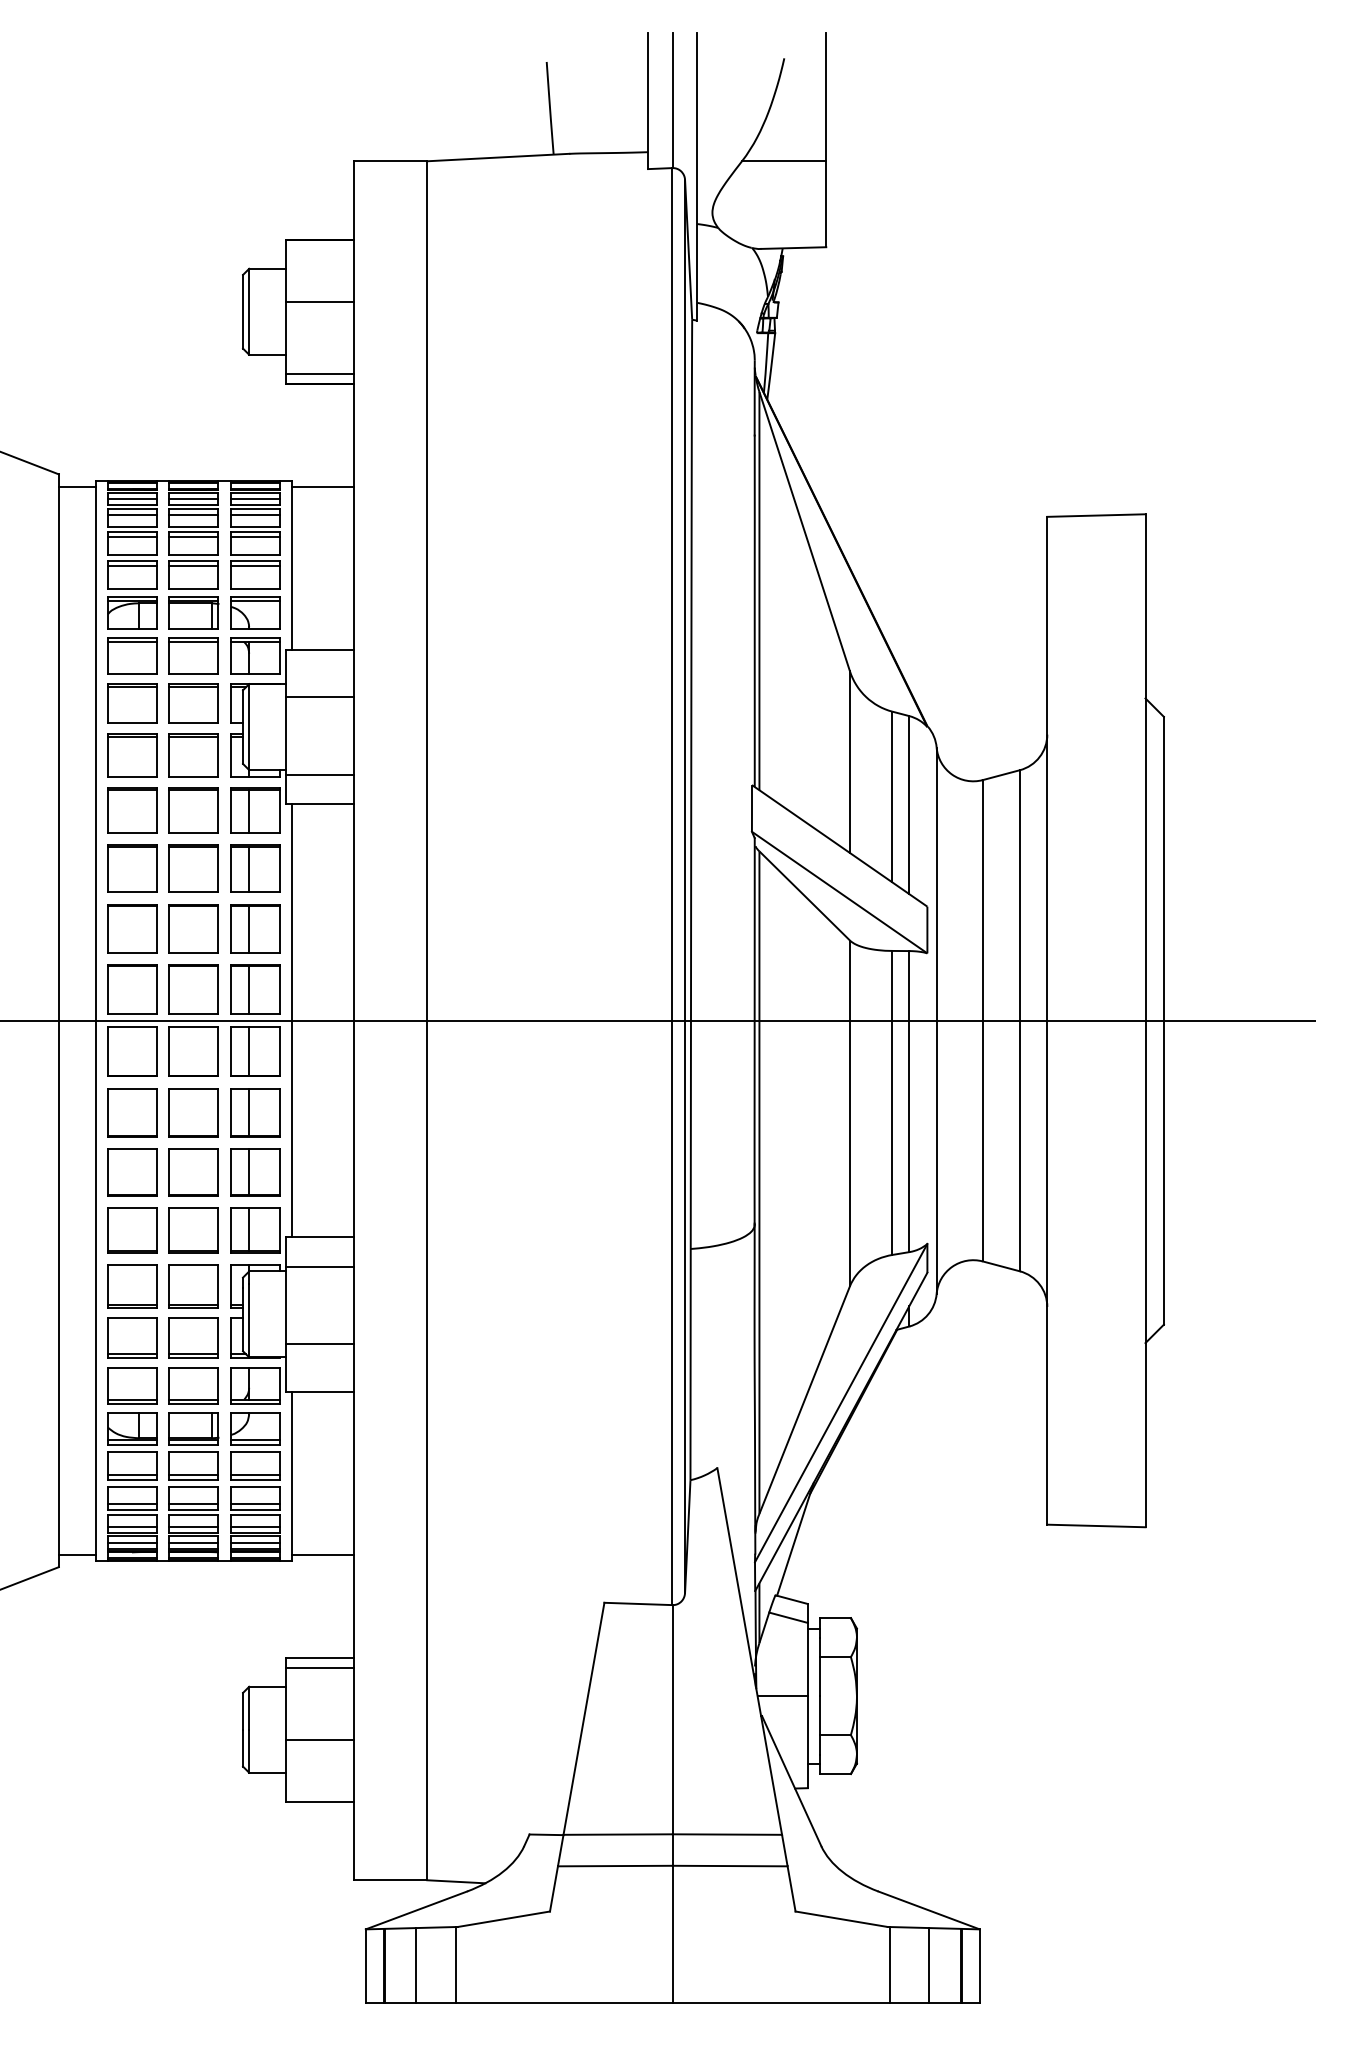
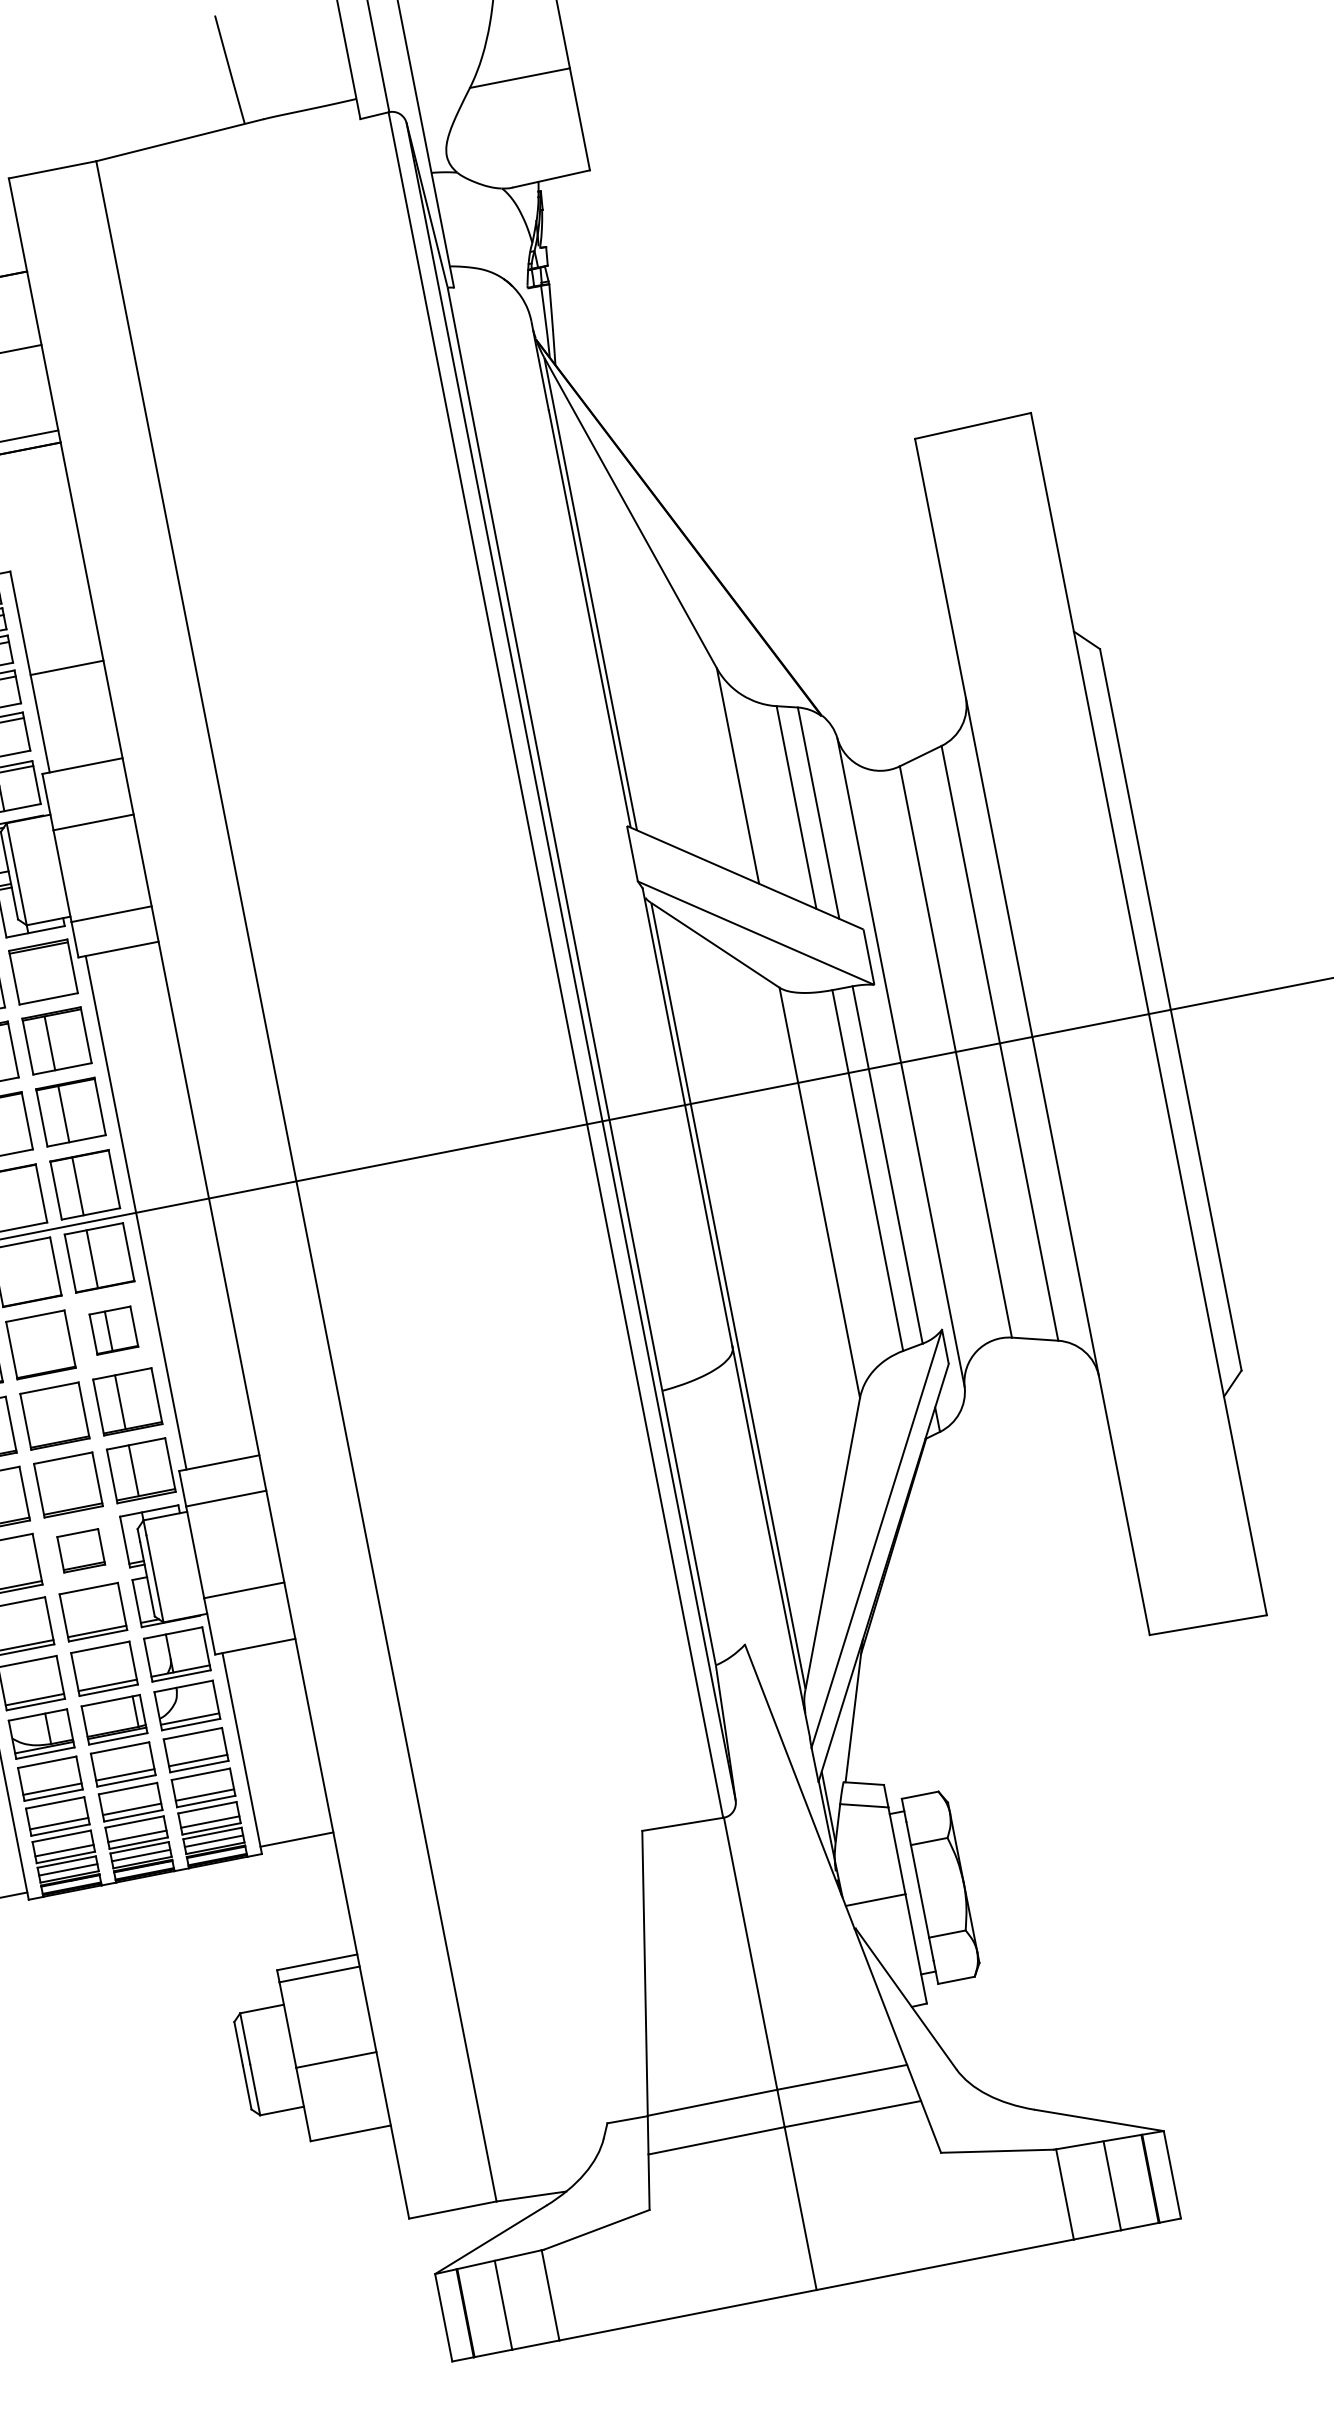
line: (322, 486) -> (66, 667), moved
line: (249, 811) -> (36, 974), removed
part: (255, 1112) -> (113, 1330), size x0.7
part: (193, 1286) -> (80, 1551), size x0.7

